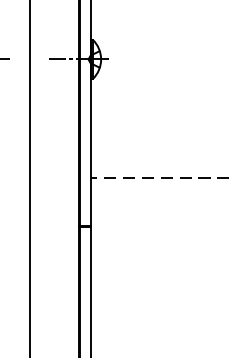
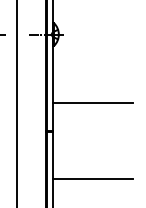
line: (159, 178) -> (92, 103), dashed -> solid
line: (160, 309) -> (93, 179), added

